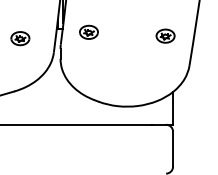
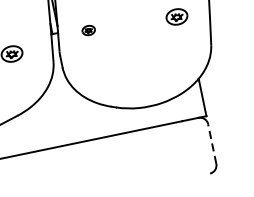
part: (88, 31) -> (88, 29), size x0.6
line: (173, 148) -> (212, 143), solid -> dashed

